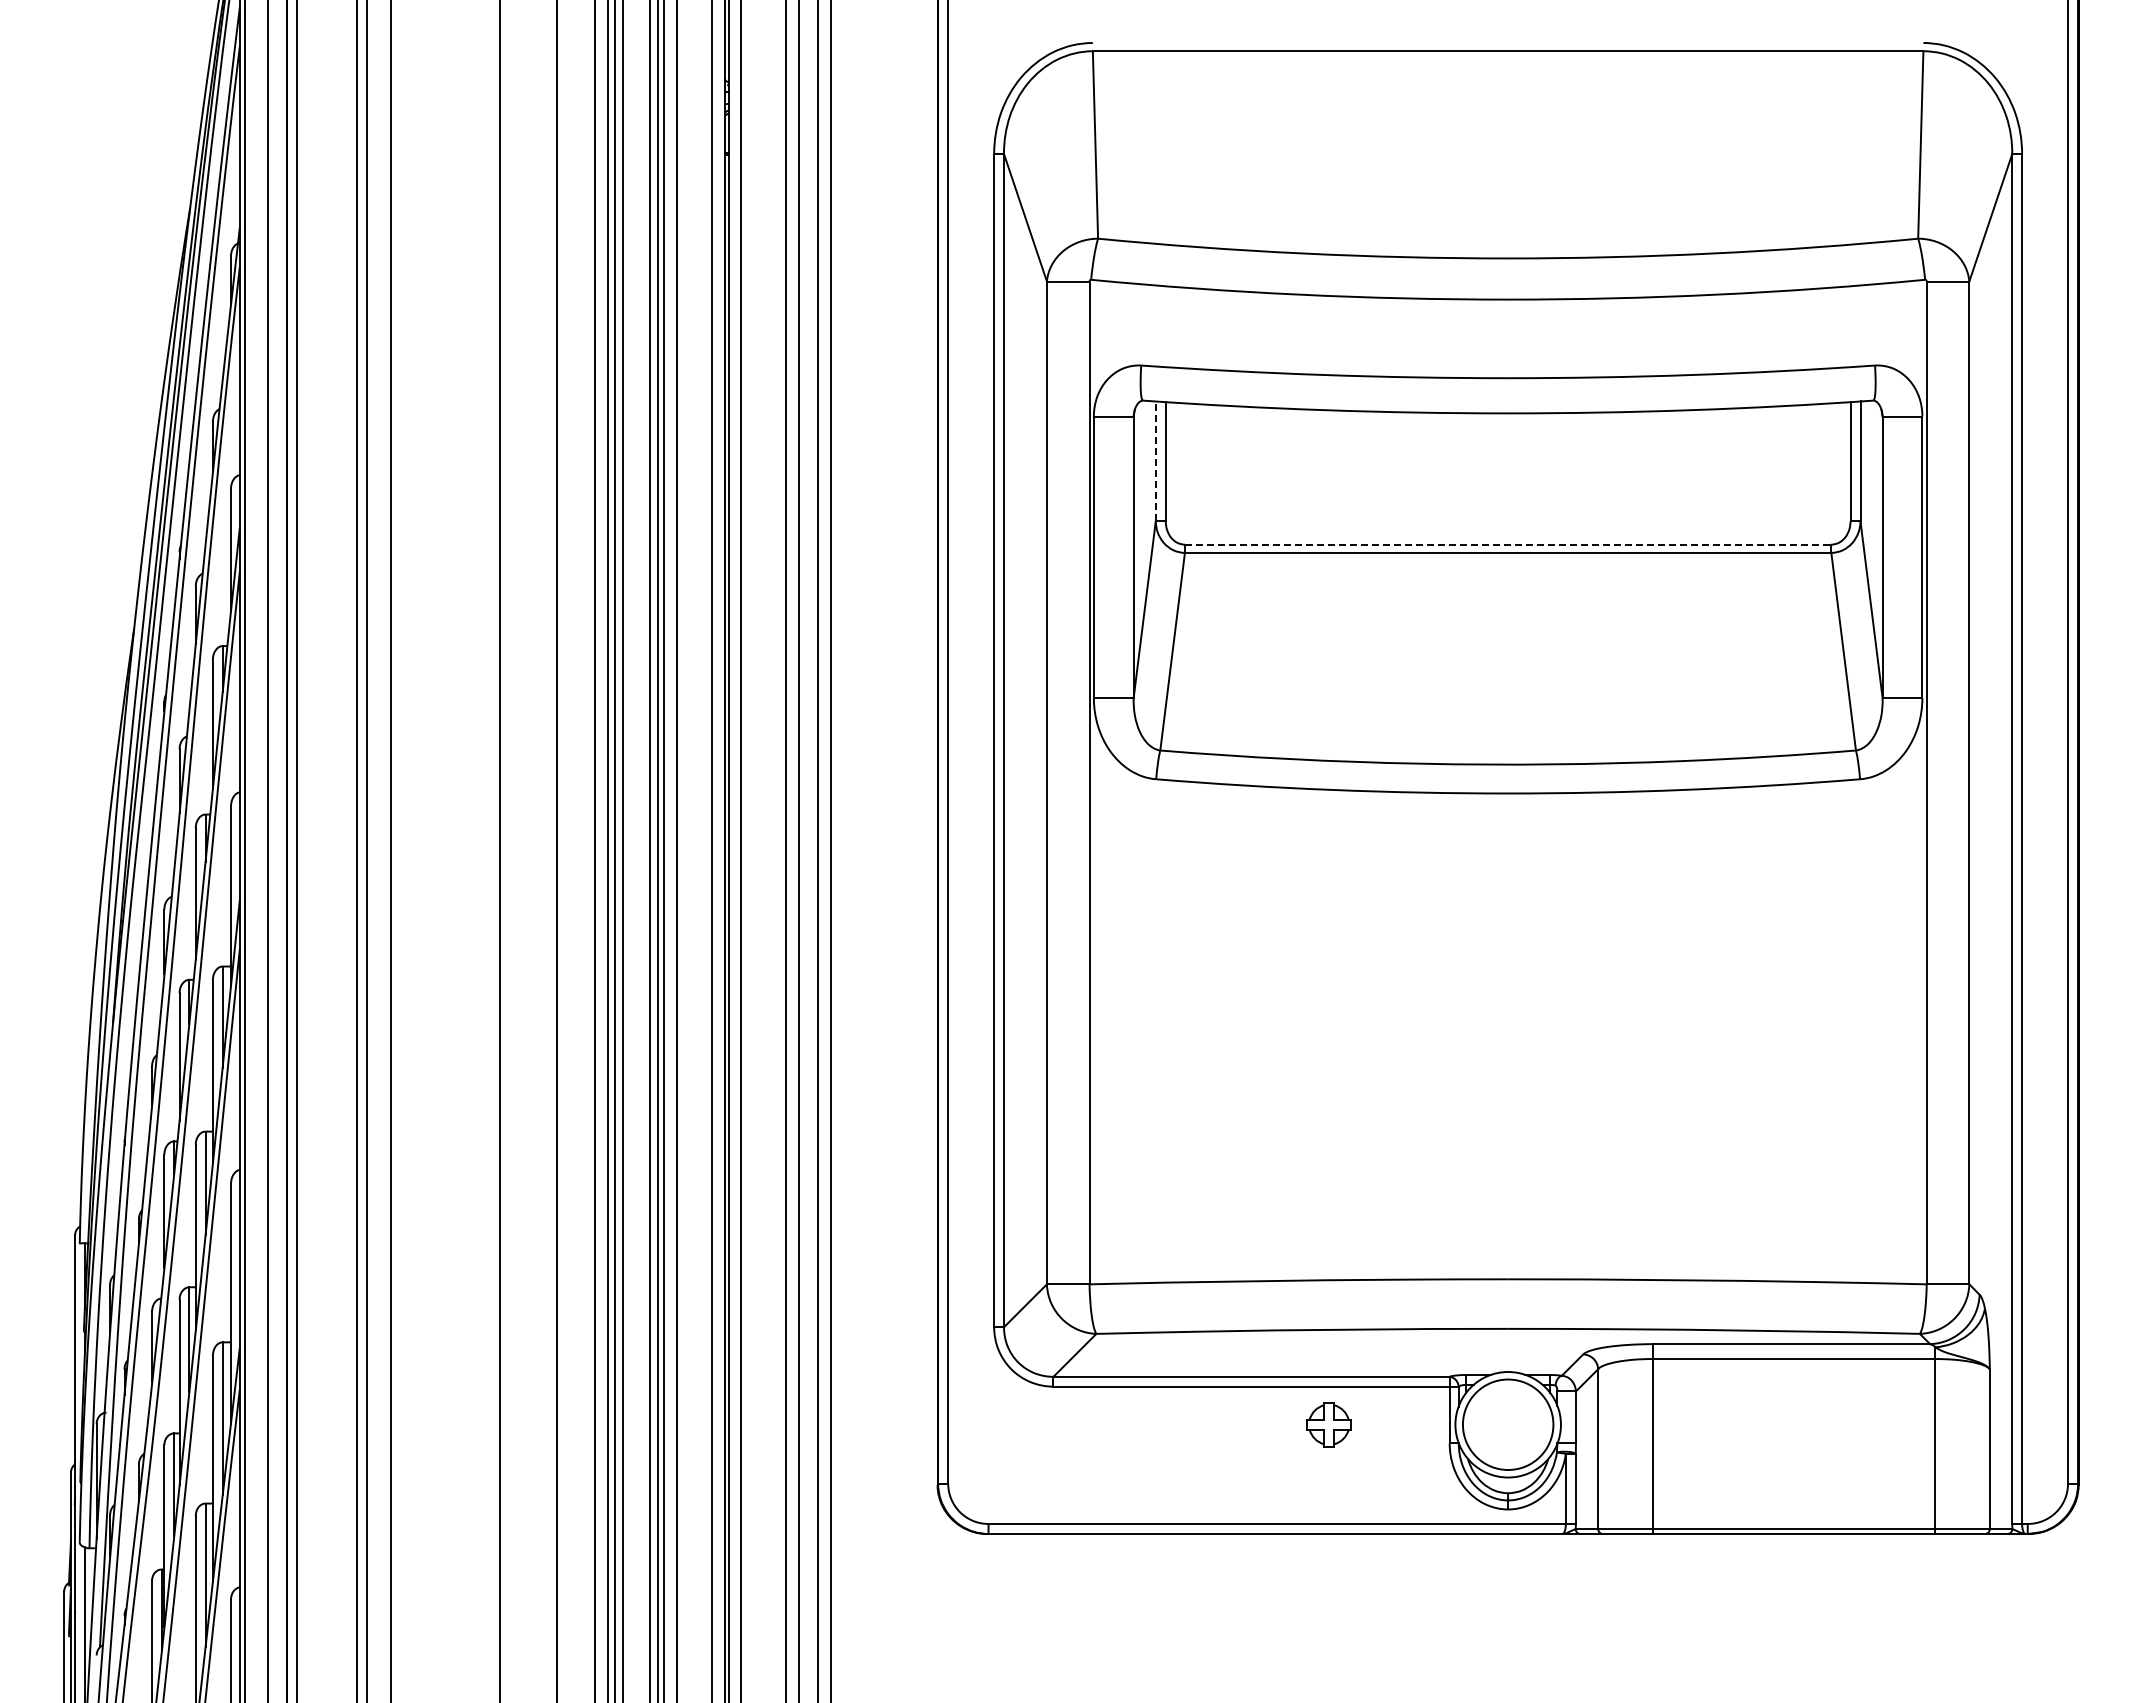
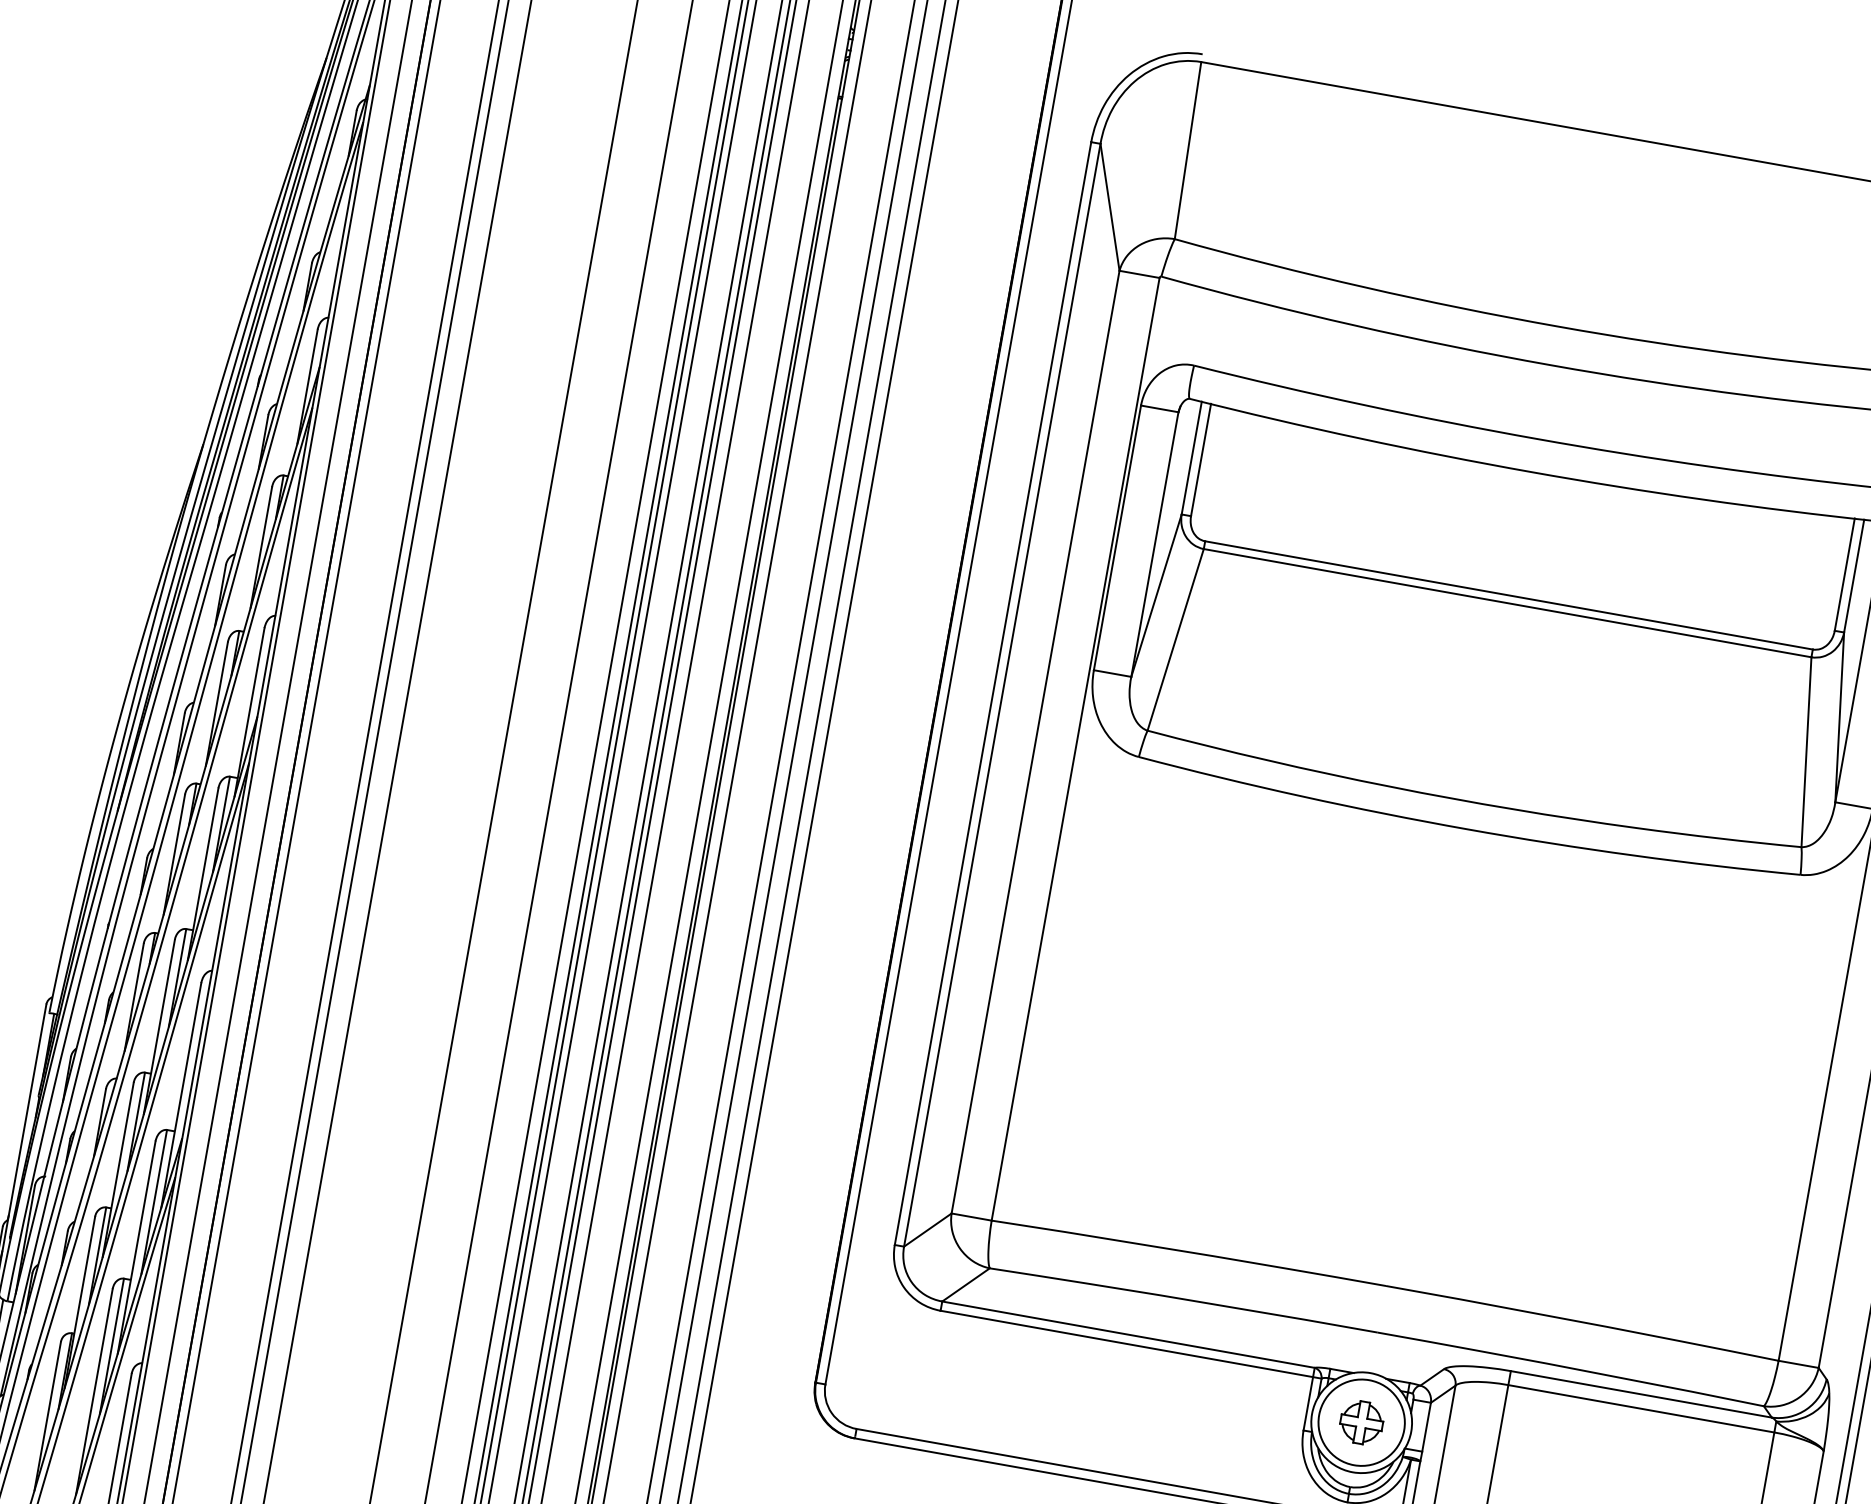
line: (1155, 460) -> (1191, 457), dashed -> solid
line: (1508, 544) -> (1509, 595), dashed -> solid
part: (1328, 1424) -> (1361, 1422), moved

